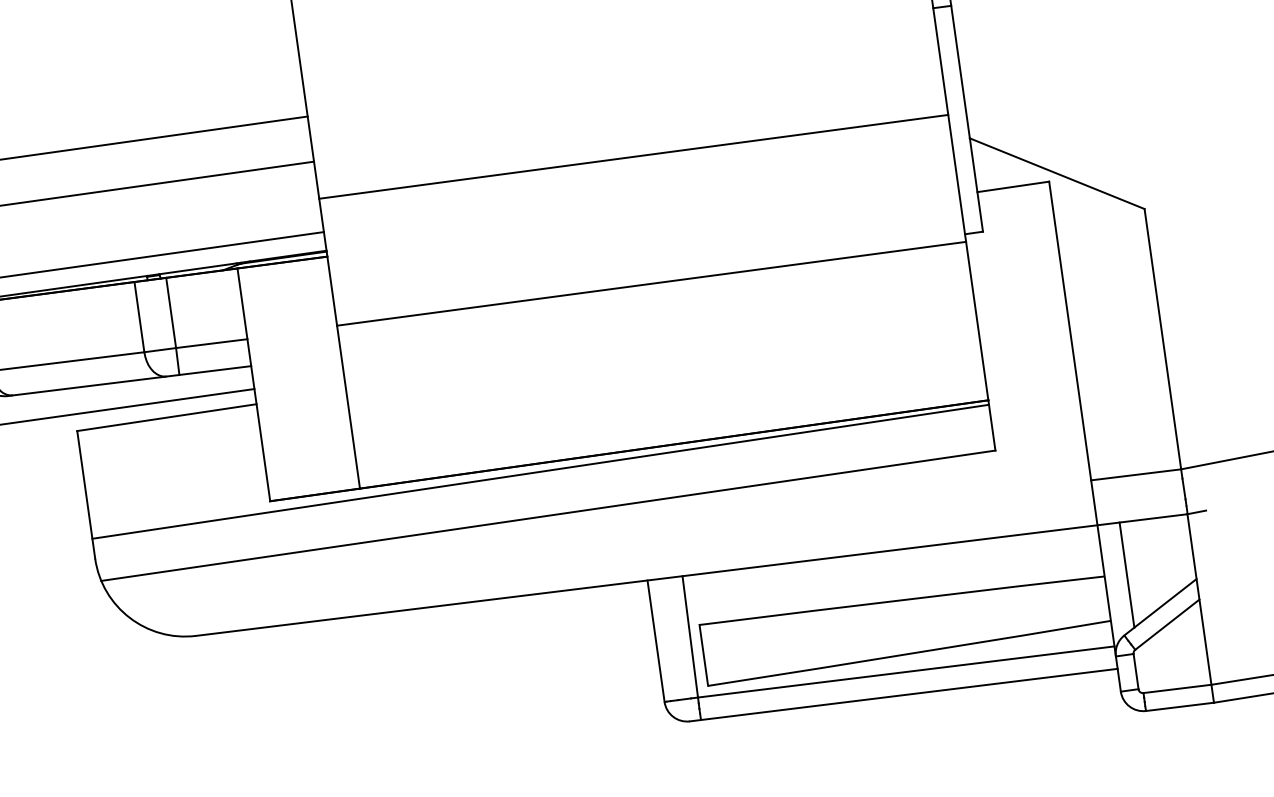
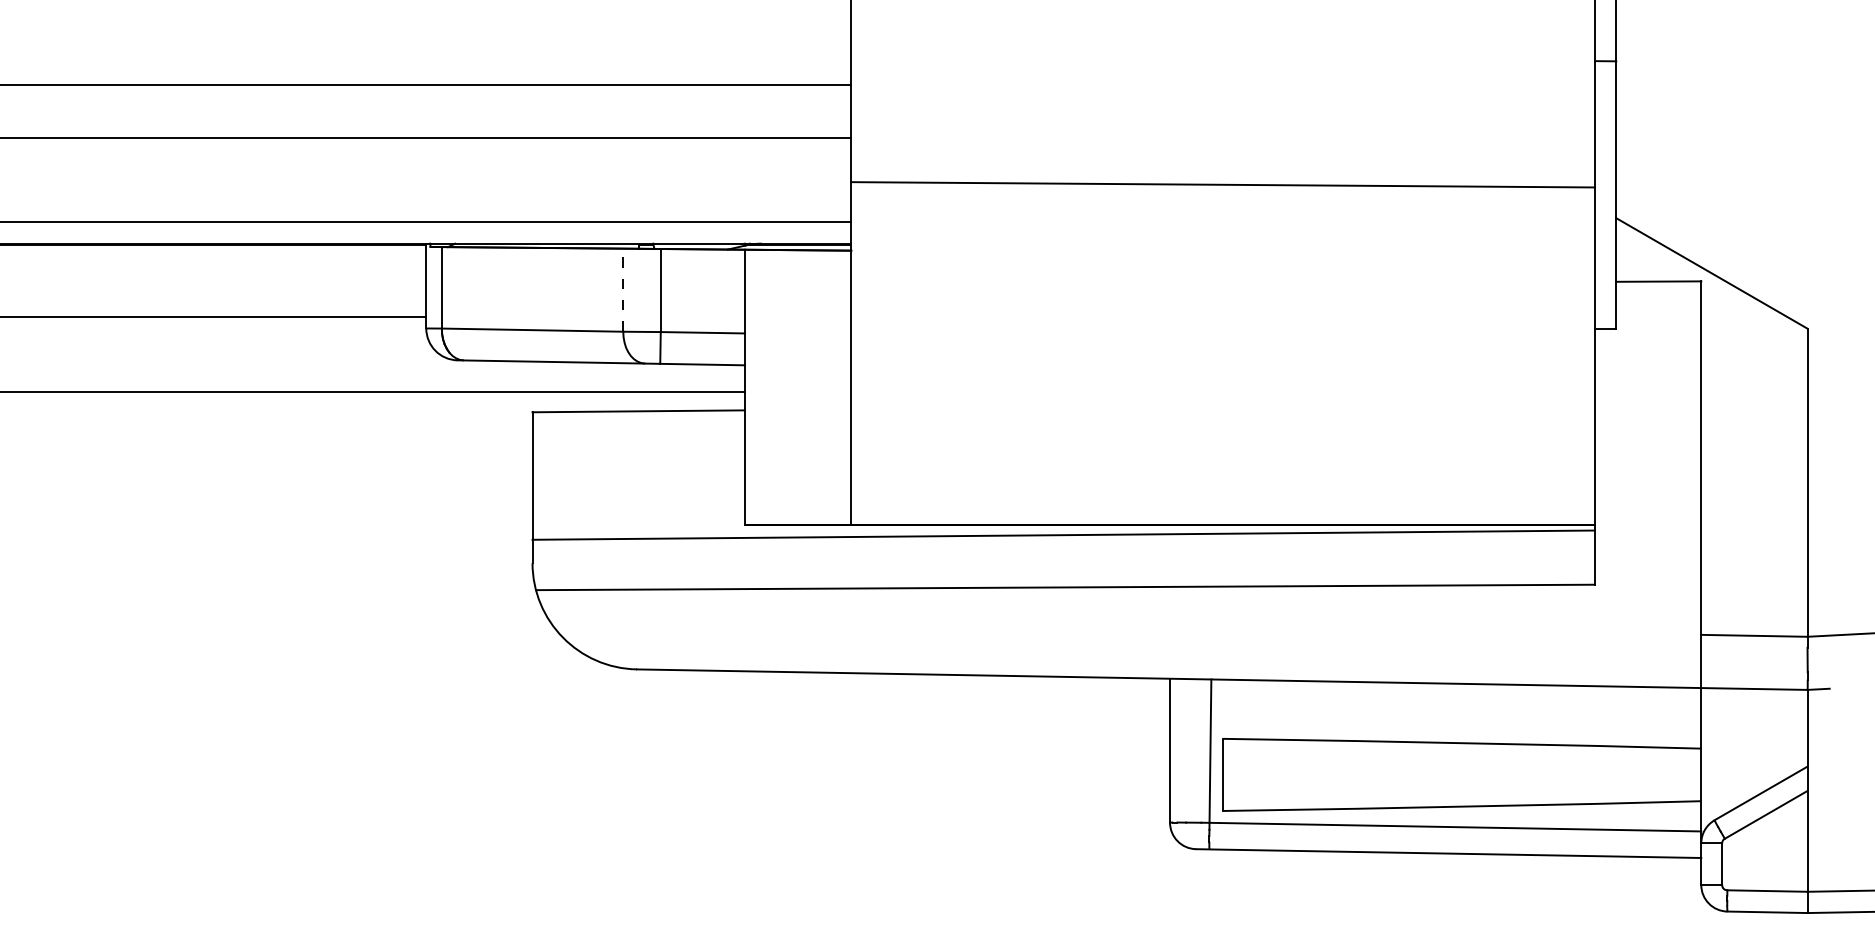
line: (651, 283) -> (1223, 334), removed
line: (139, 317) -> (623, 290), solid -> dashed
line: (1127, 574) -> (1727, 750), removed

